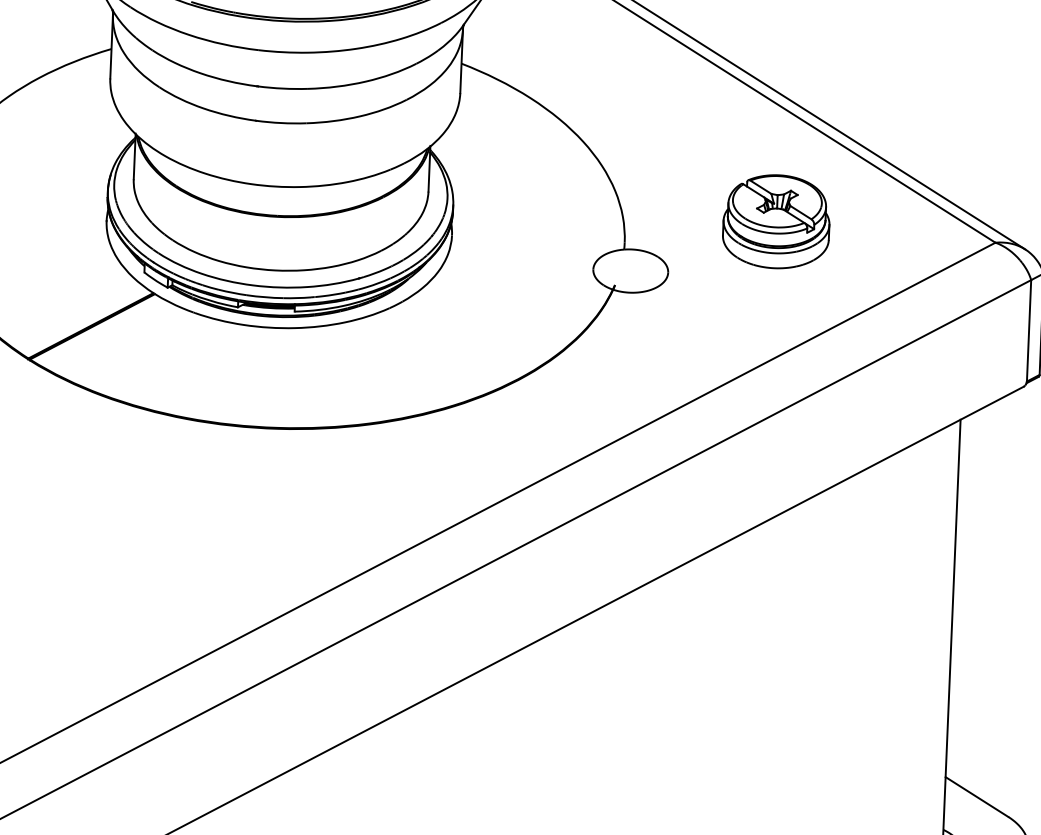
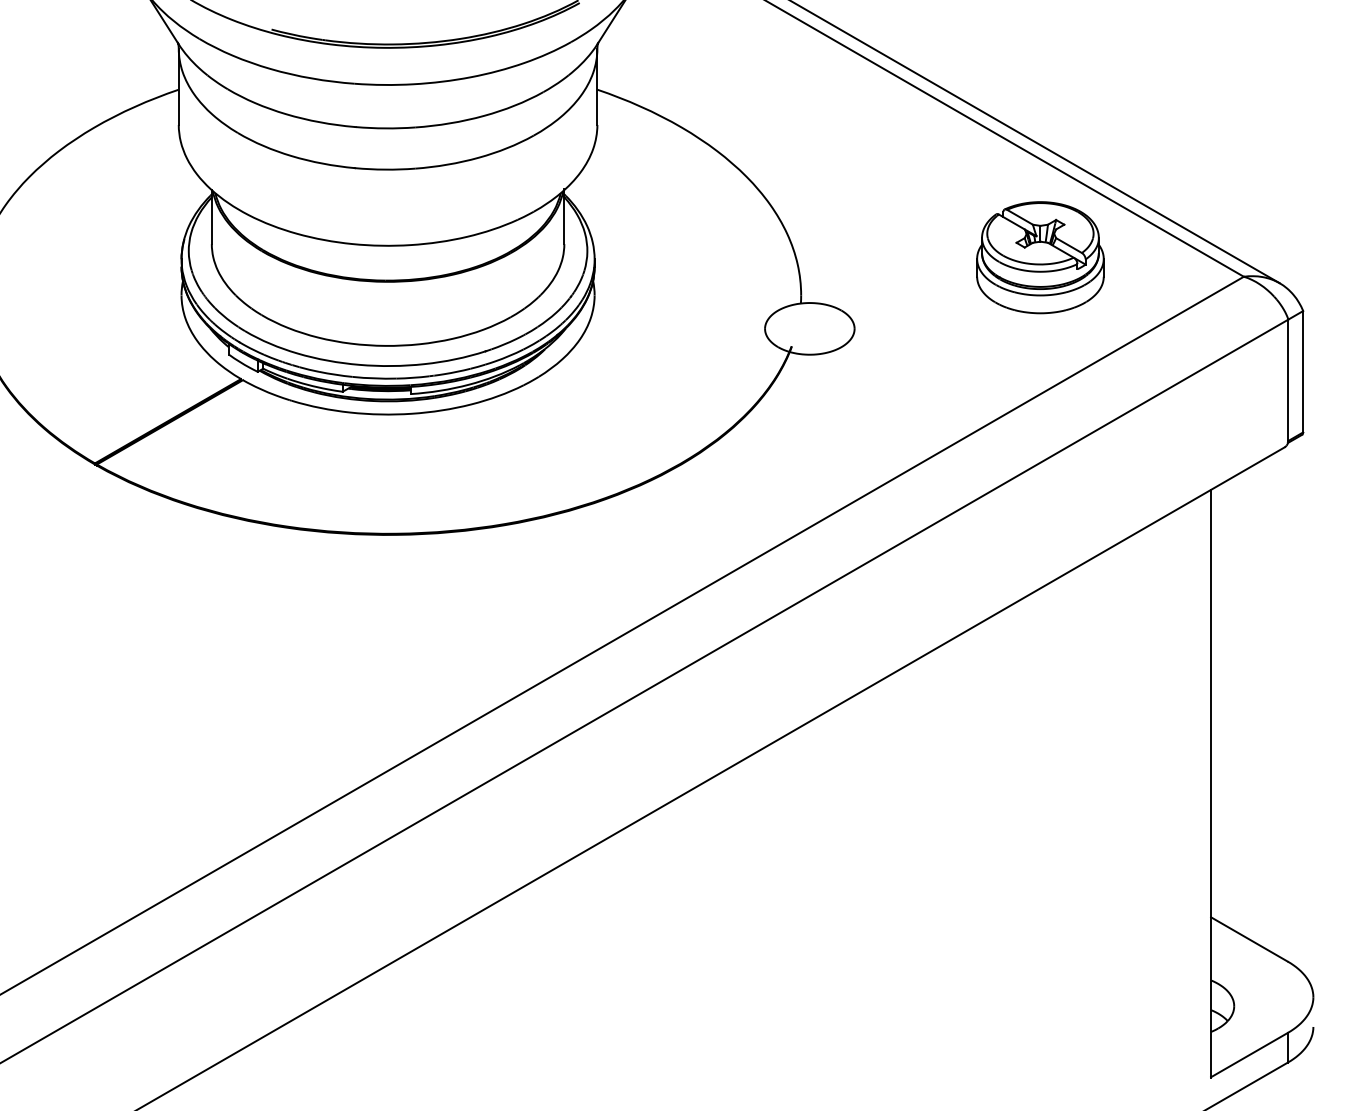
part: (776, 221) -> (1040, 257), moved

